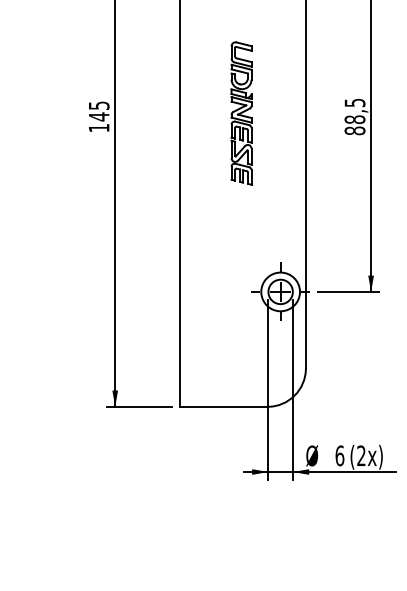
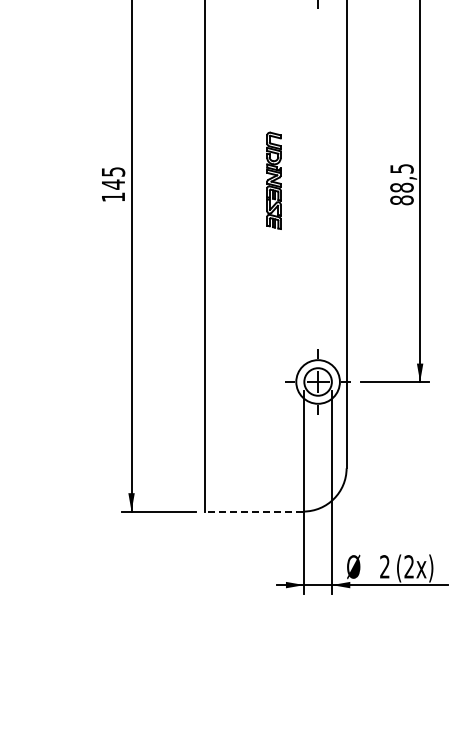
part: (241, 113) -> (273, 180), size x0.6
line: (223, 406) -> (253, 511), solid -> dashed
text: (339, 455) -> (384, 566), 6 -> 2

